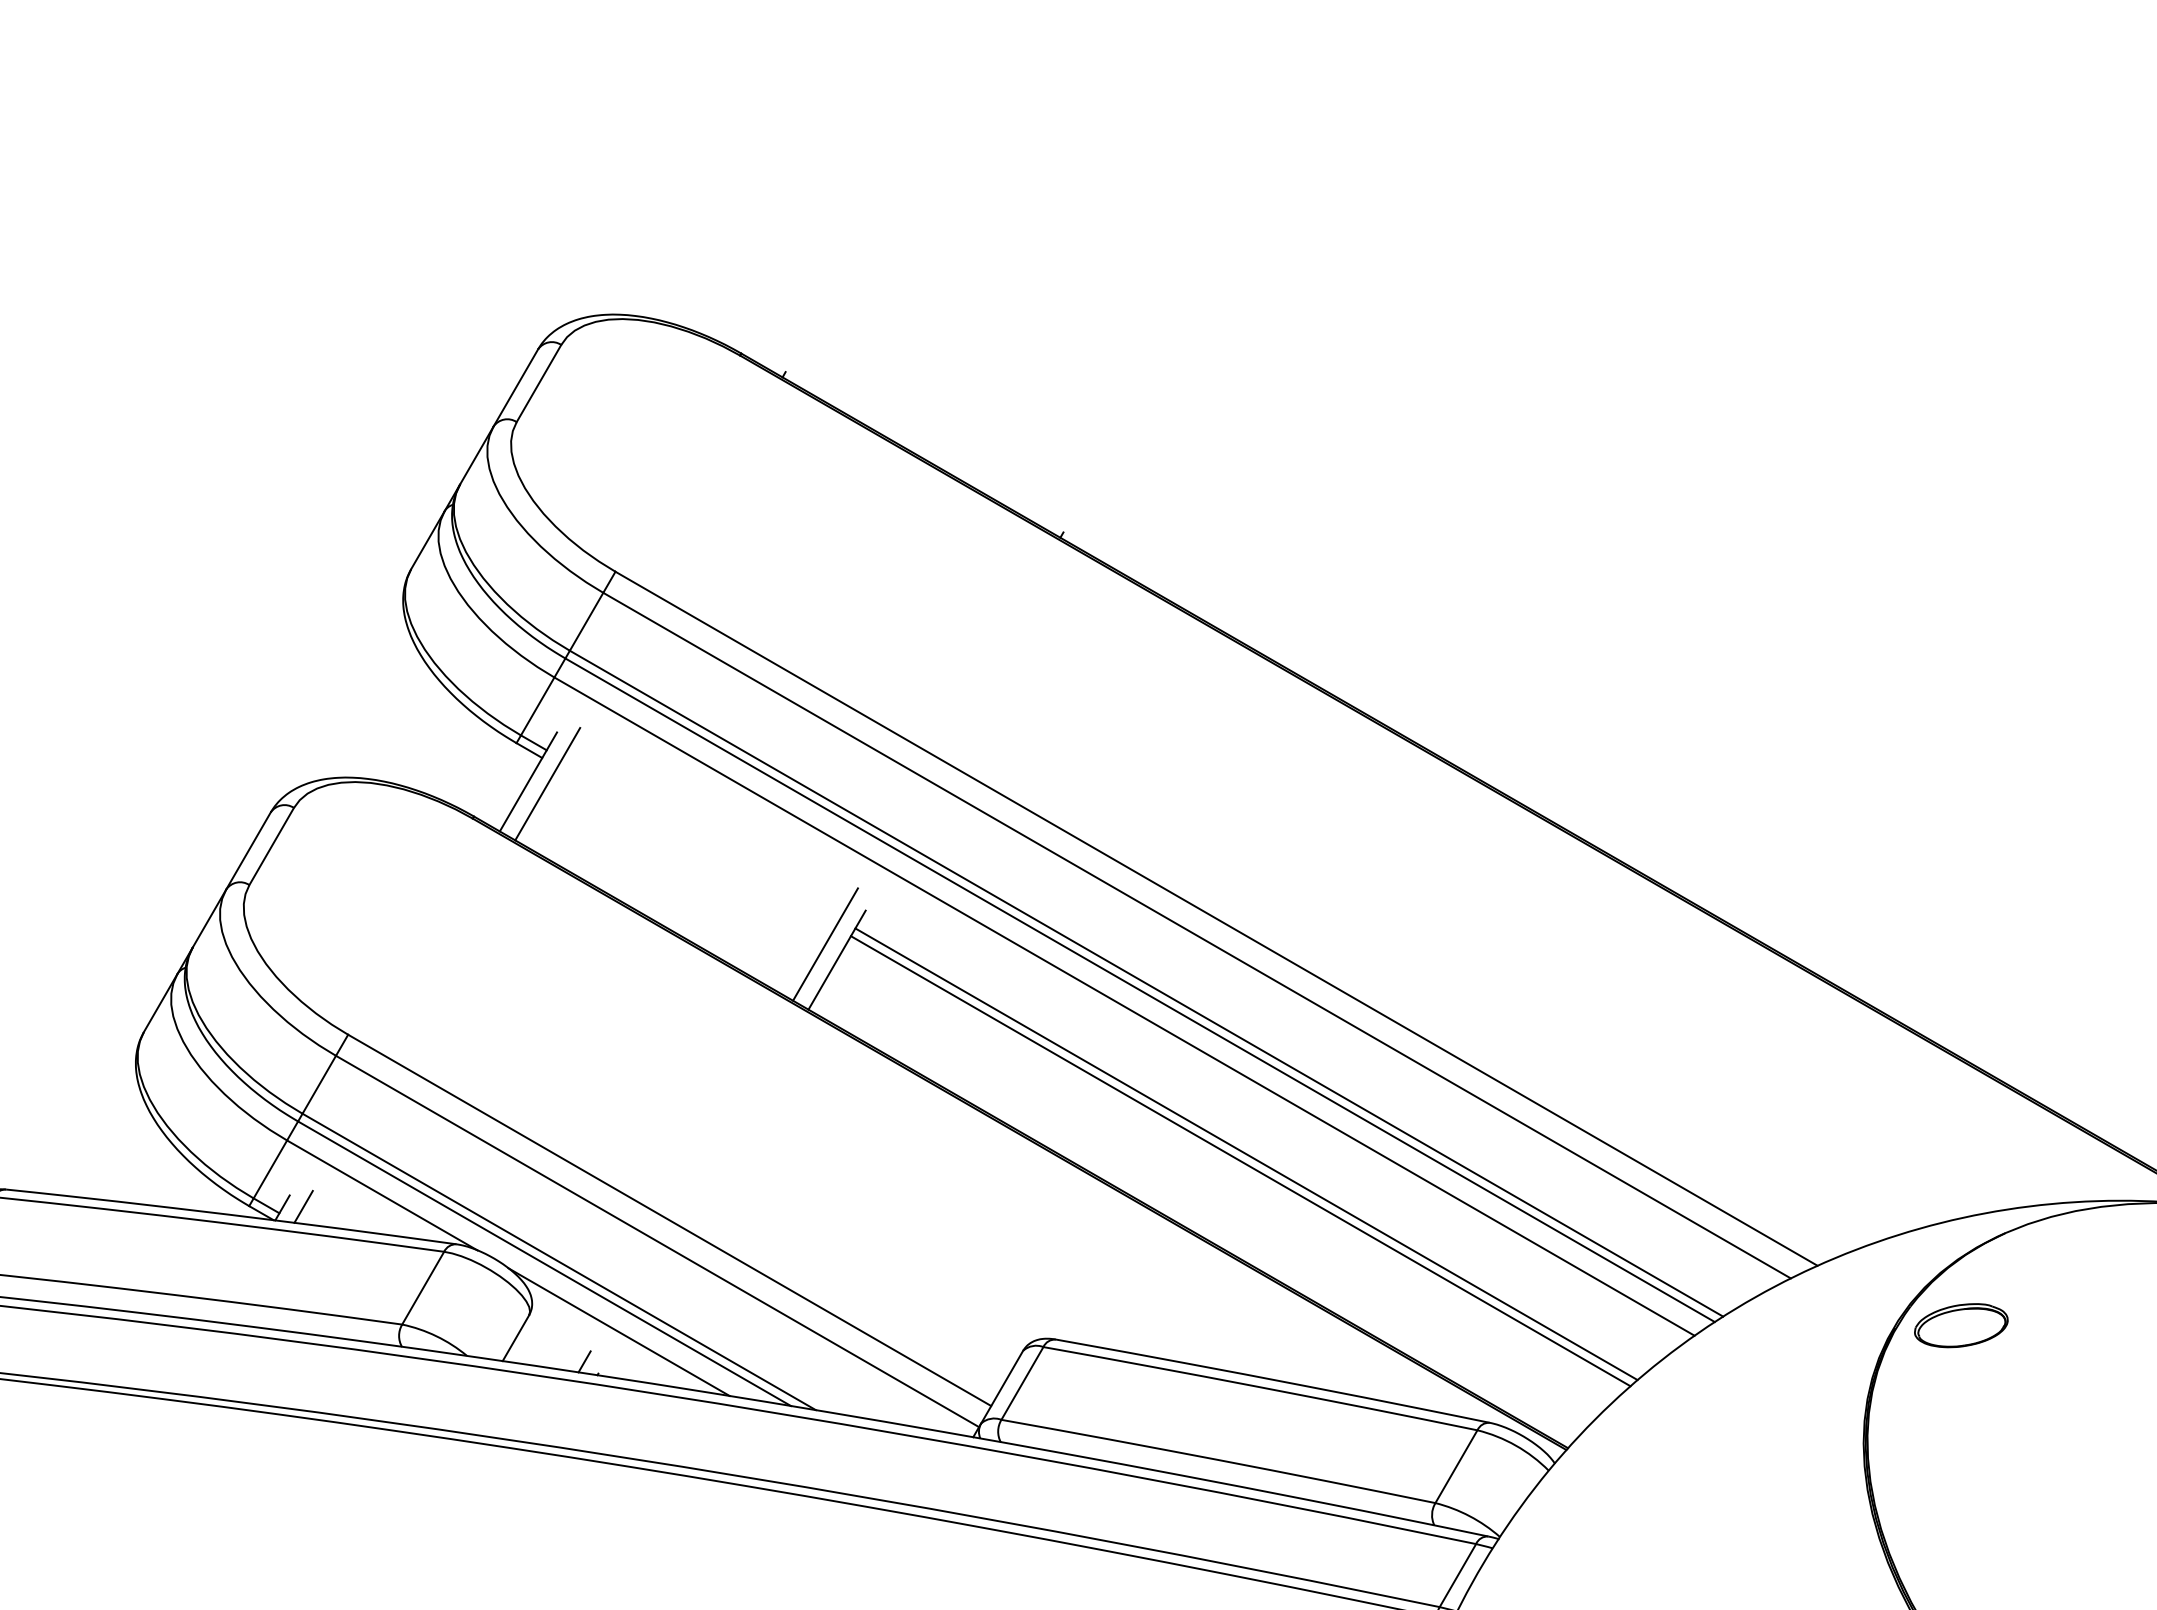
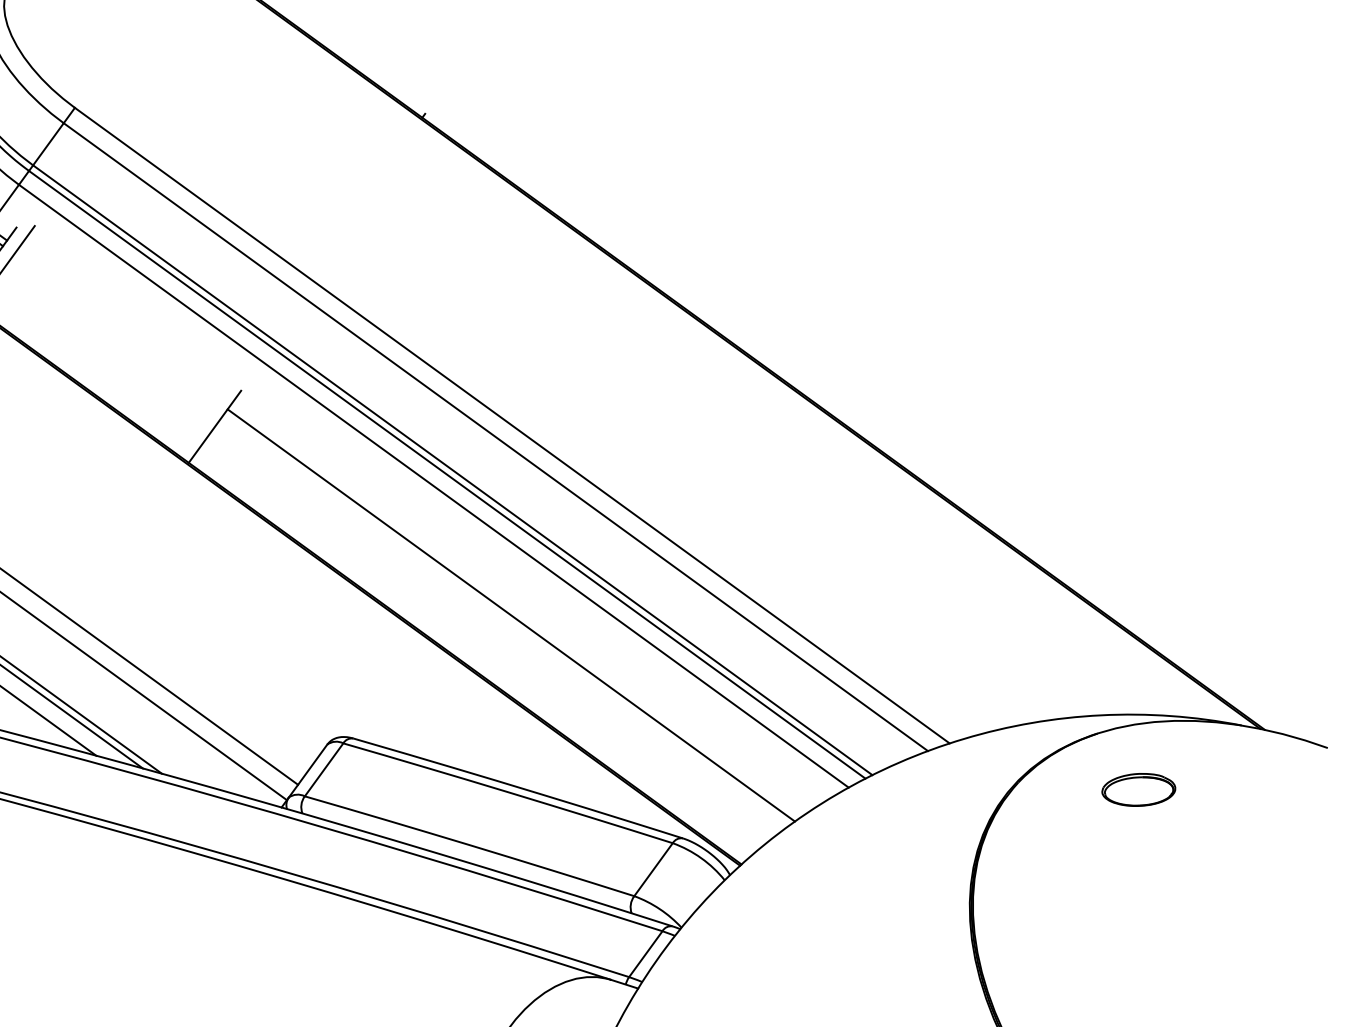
line: (825, 944) -> (207, 413), removed
line: (1246, 1154) -> (516, 610), removed
part: (1961, 1325) -> (1139, 789), moved

